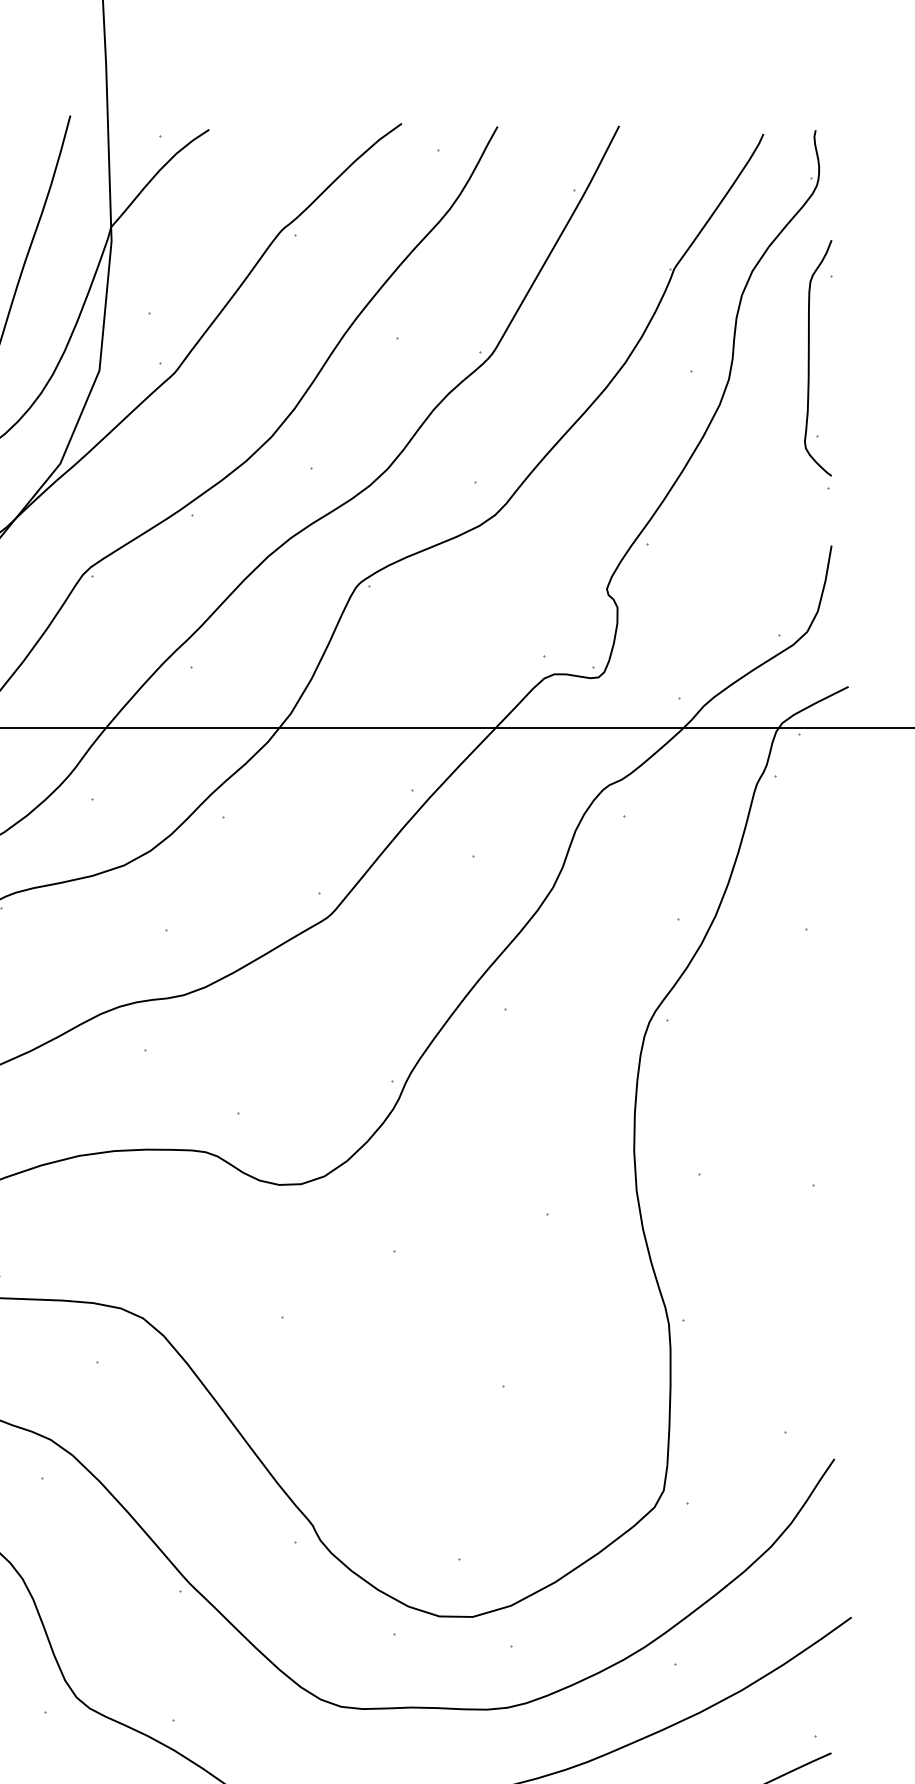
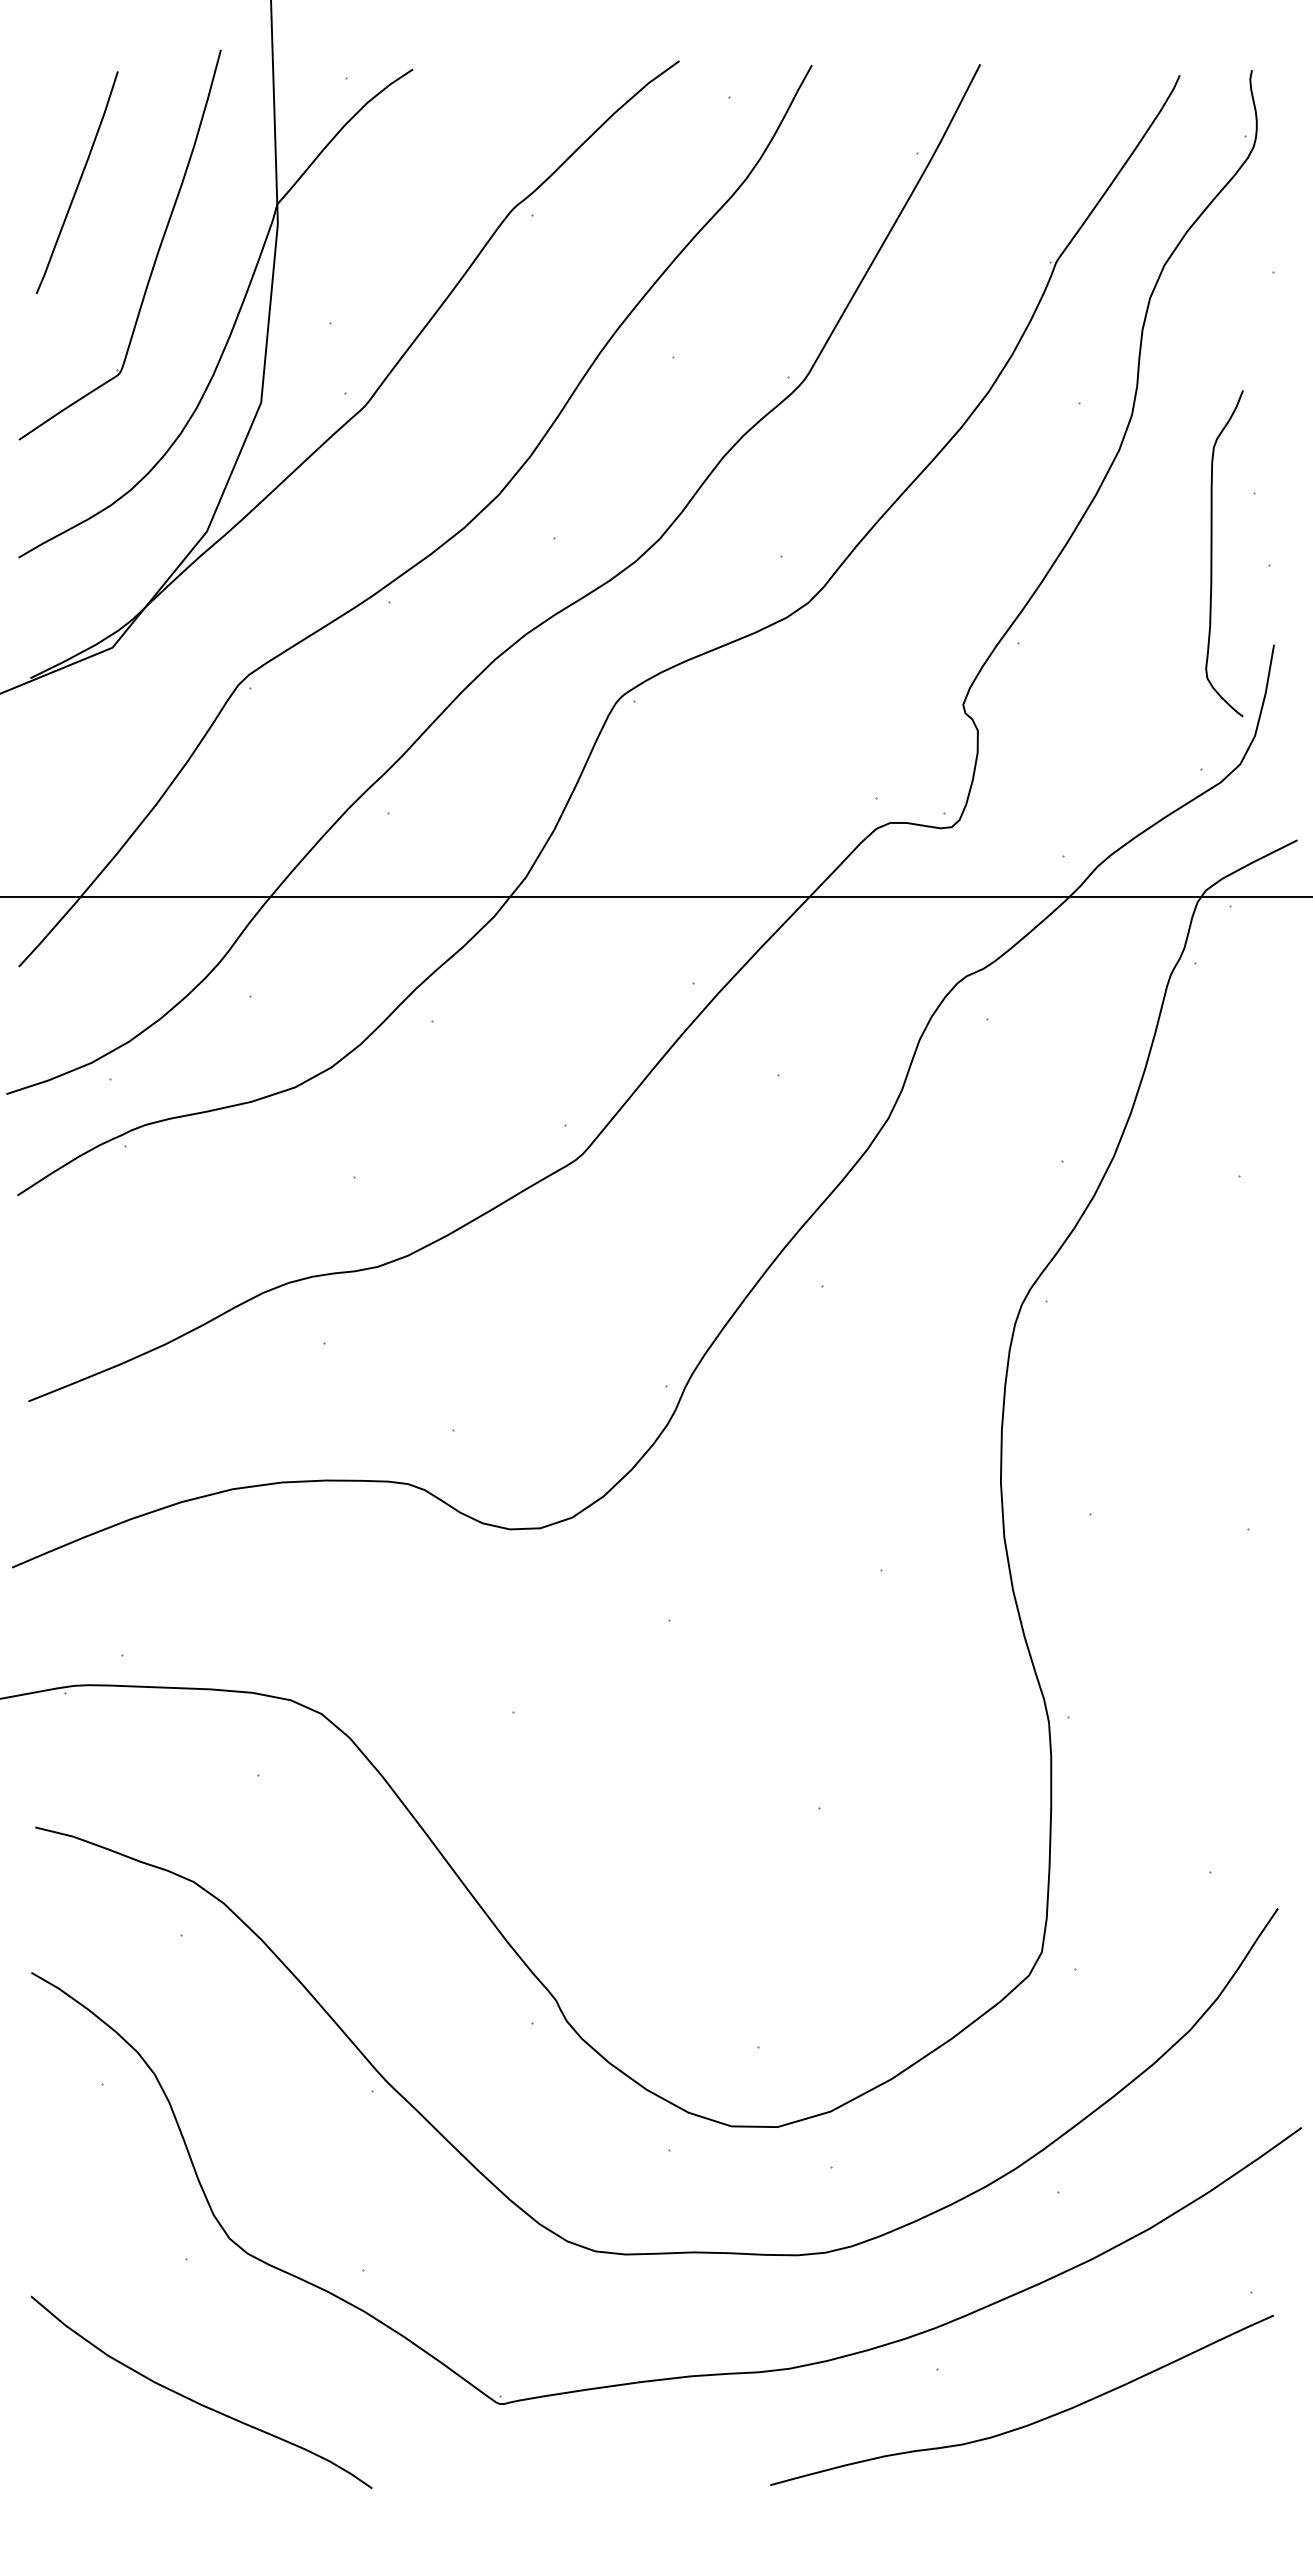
curve: (809, 358) -> (1212, 553), moved

